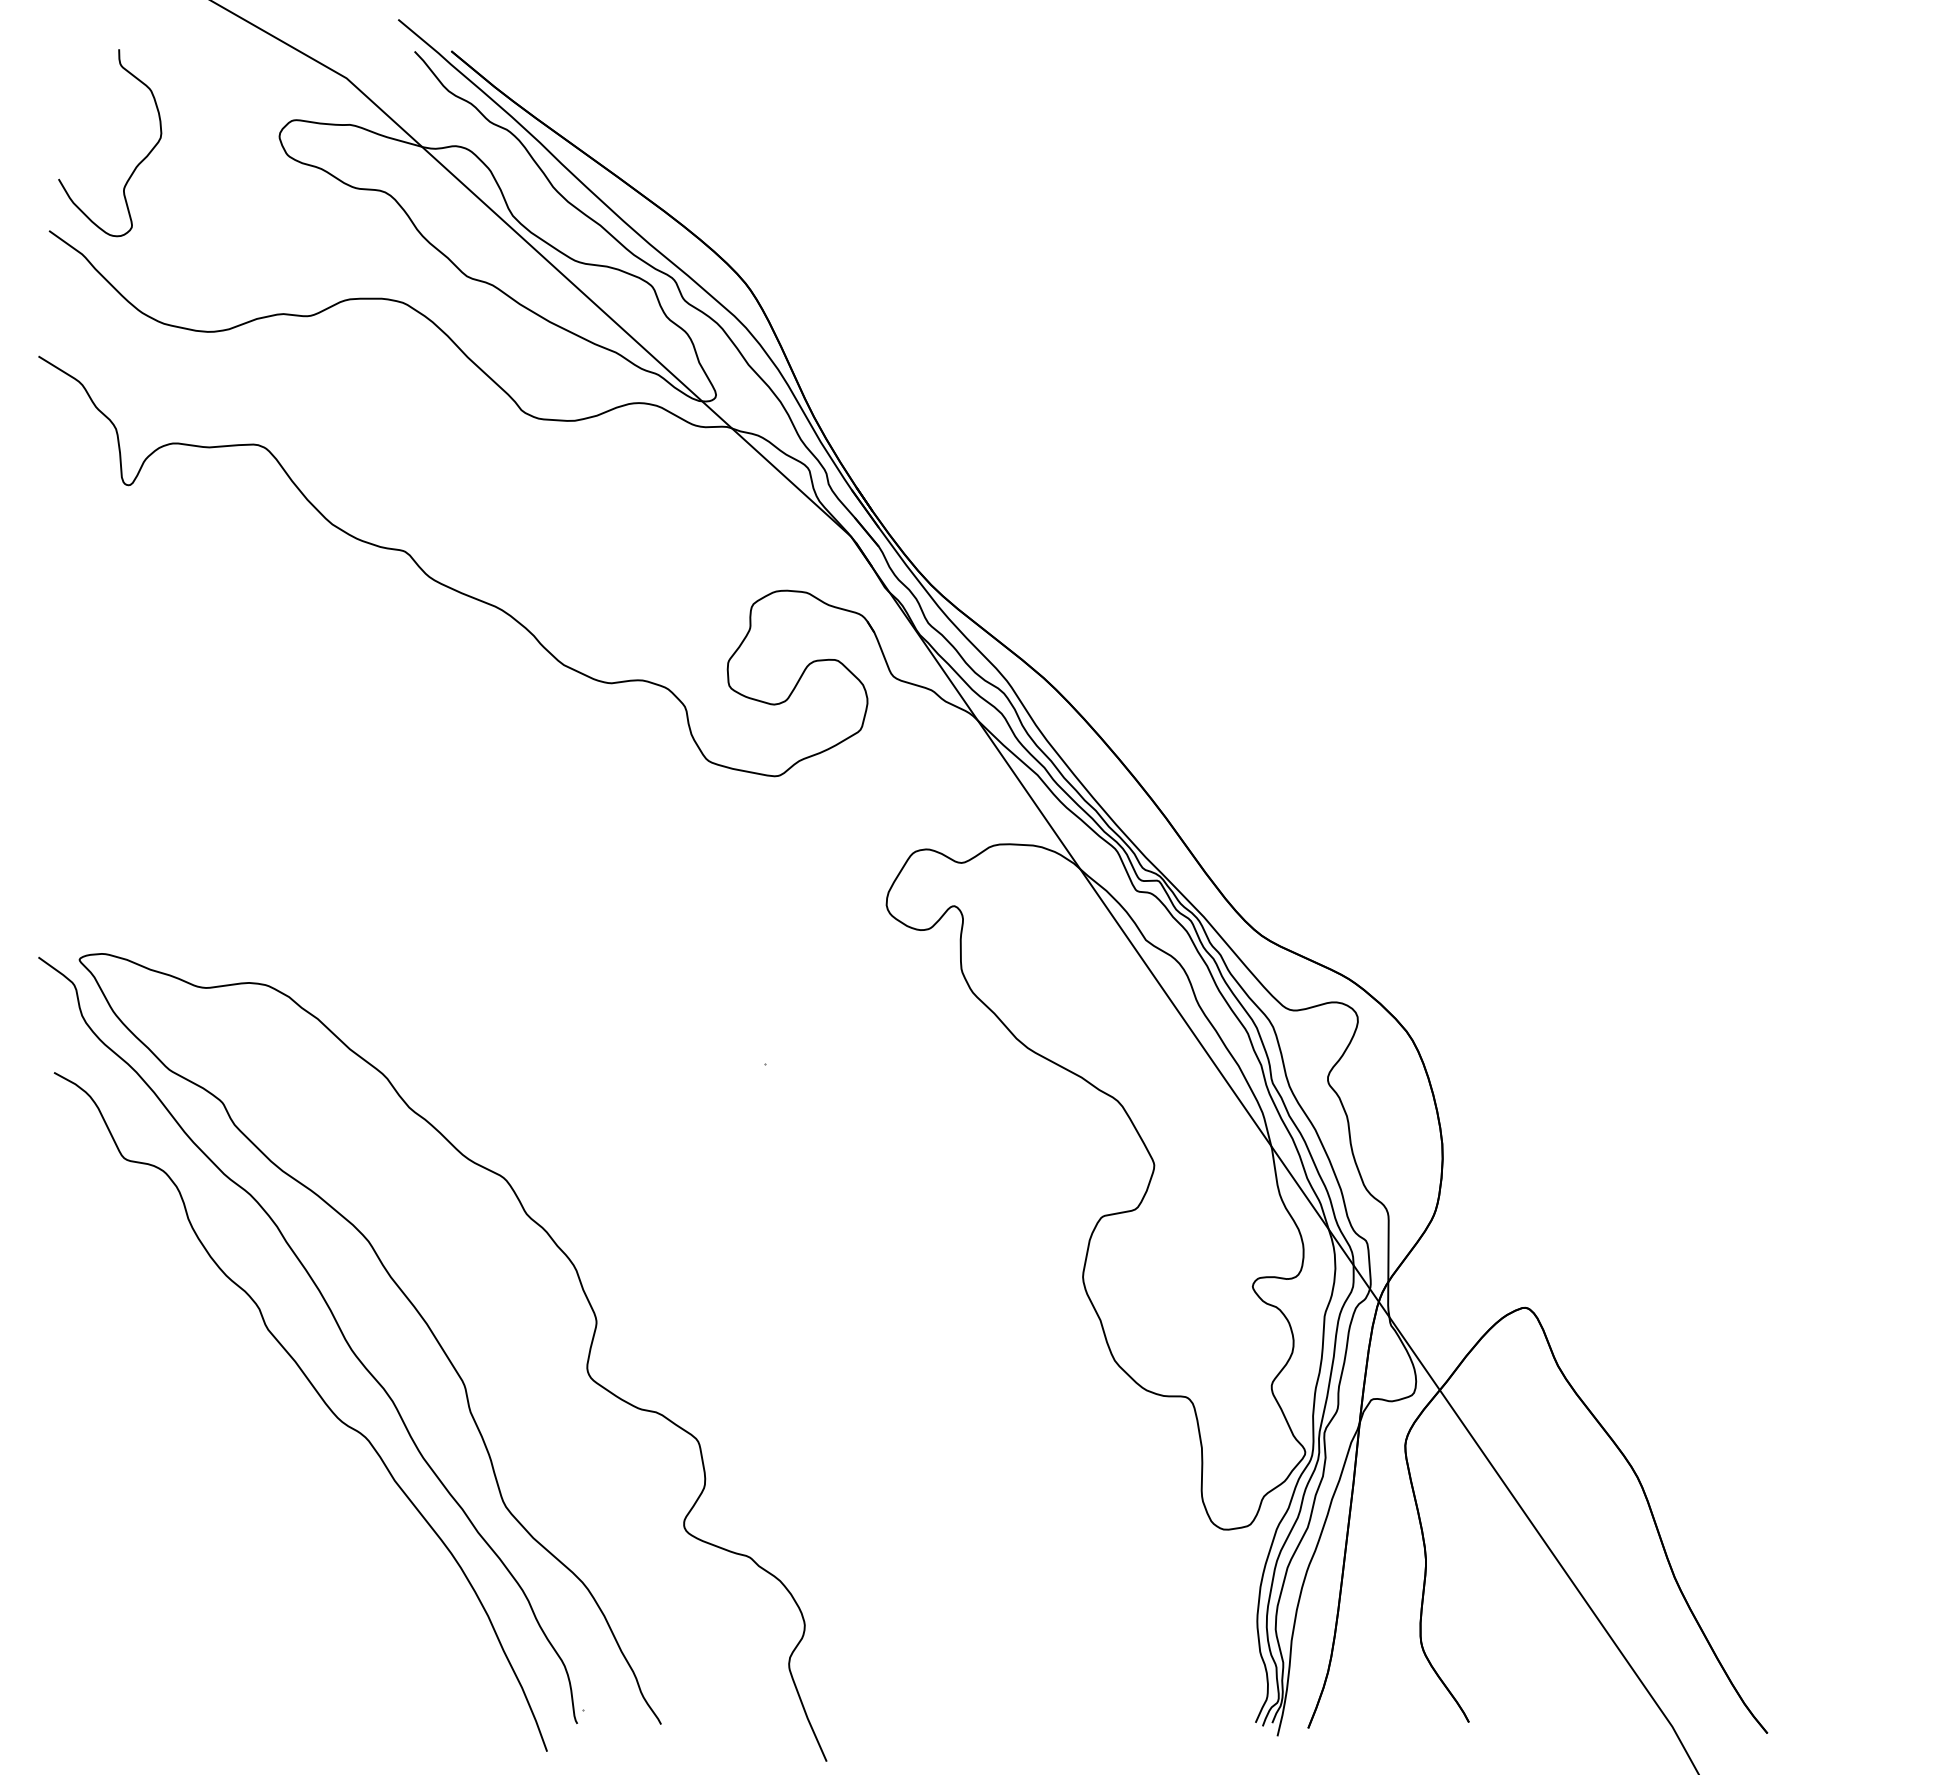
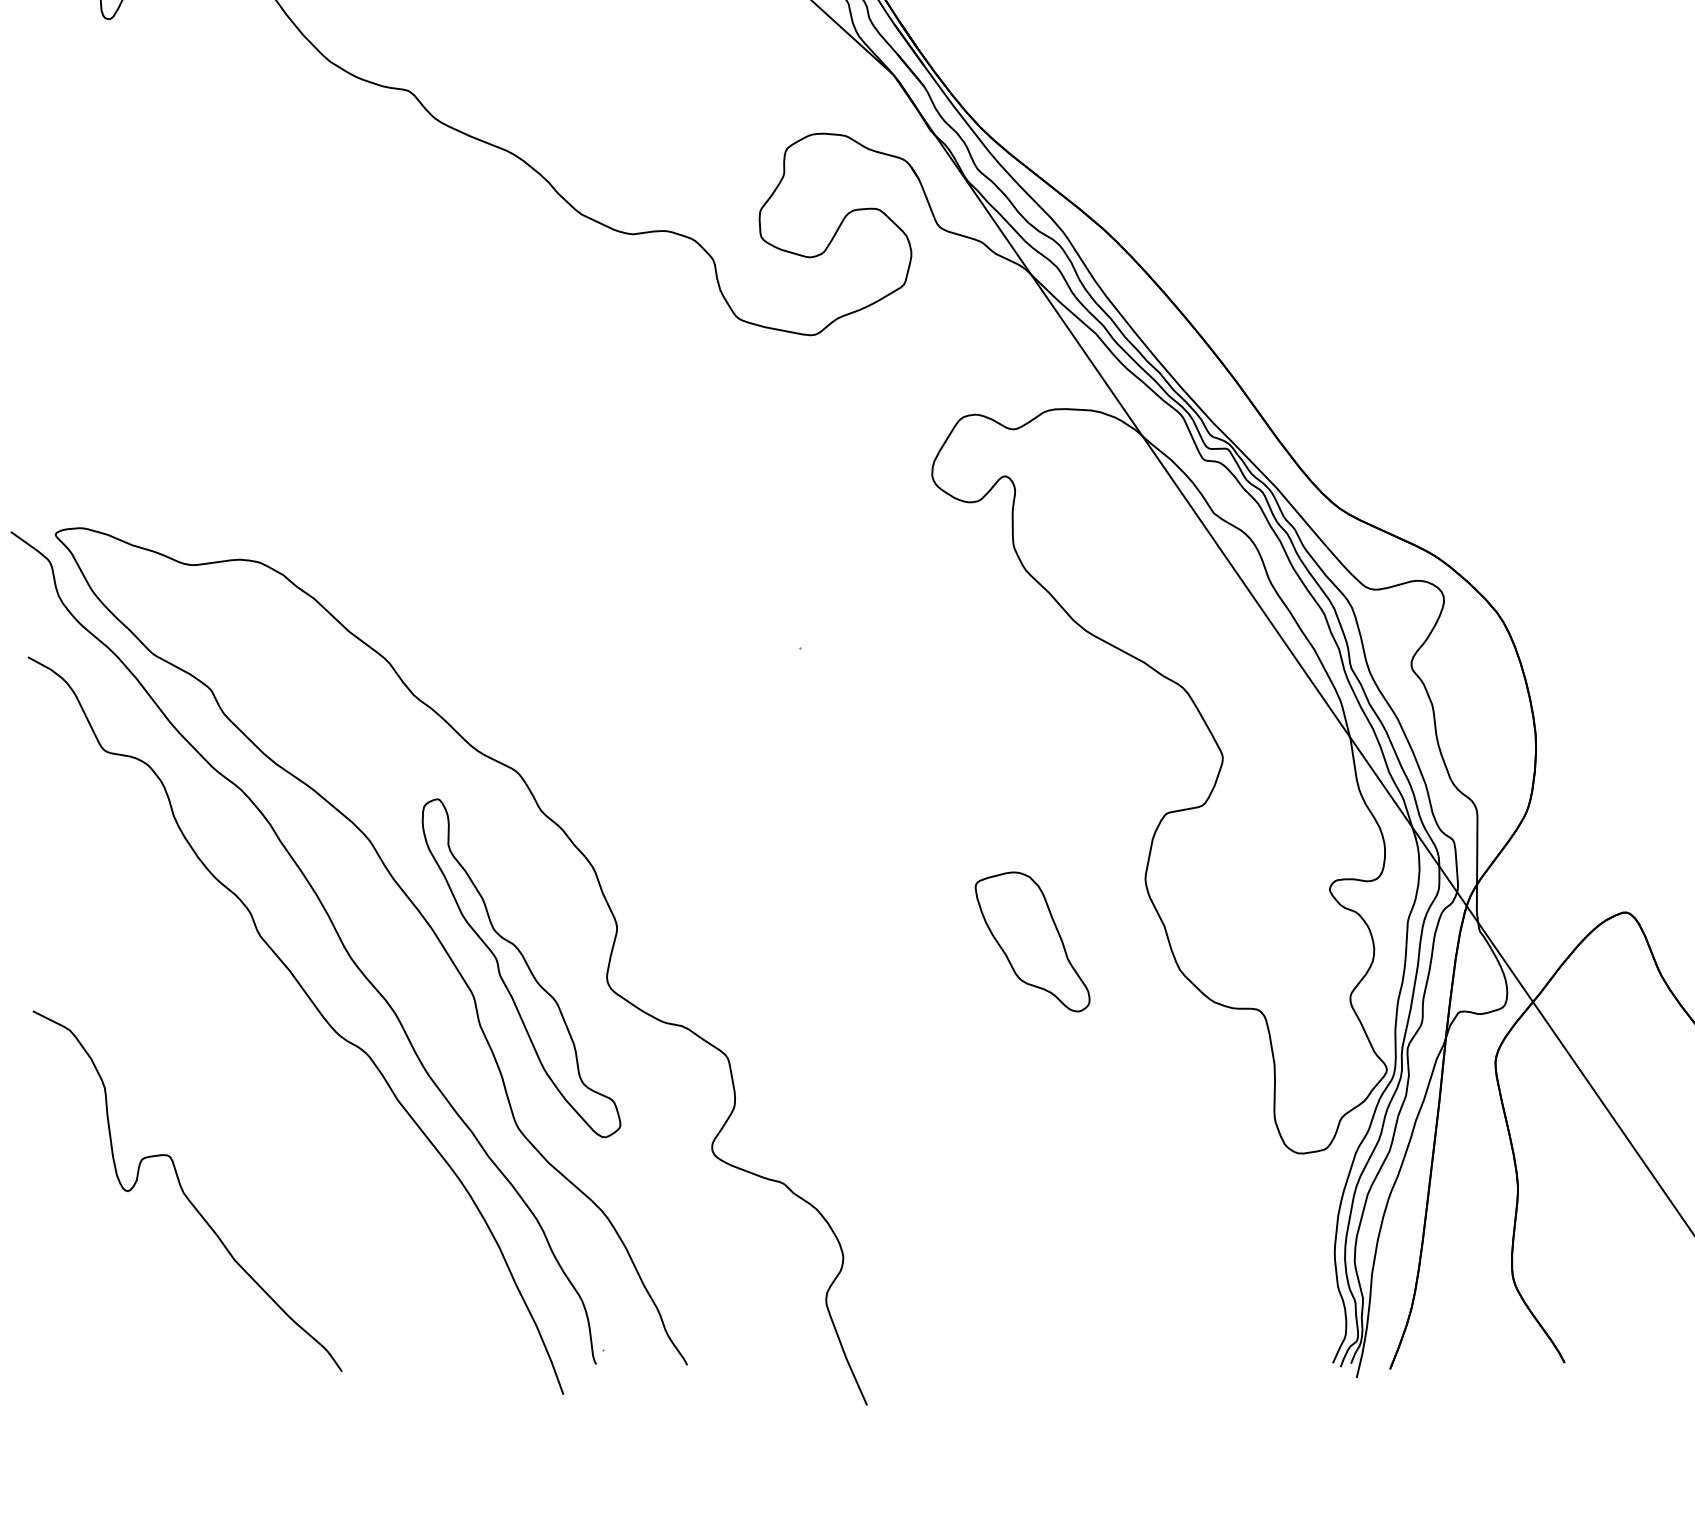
part: (978, 1334) -> (1031, 941), added
part: (508, 1358) -> (521, 967), added
curve: (198, 1565) -> (184, 1192), added

